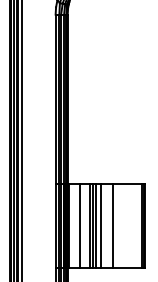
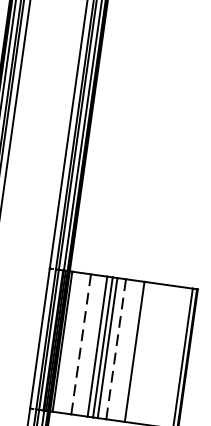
line: (80, 225) -> (81, 344), solid -> dashed
line: (101, 225) -> (116, 349), solid -> dashed

